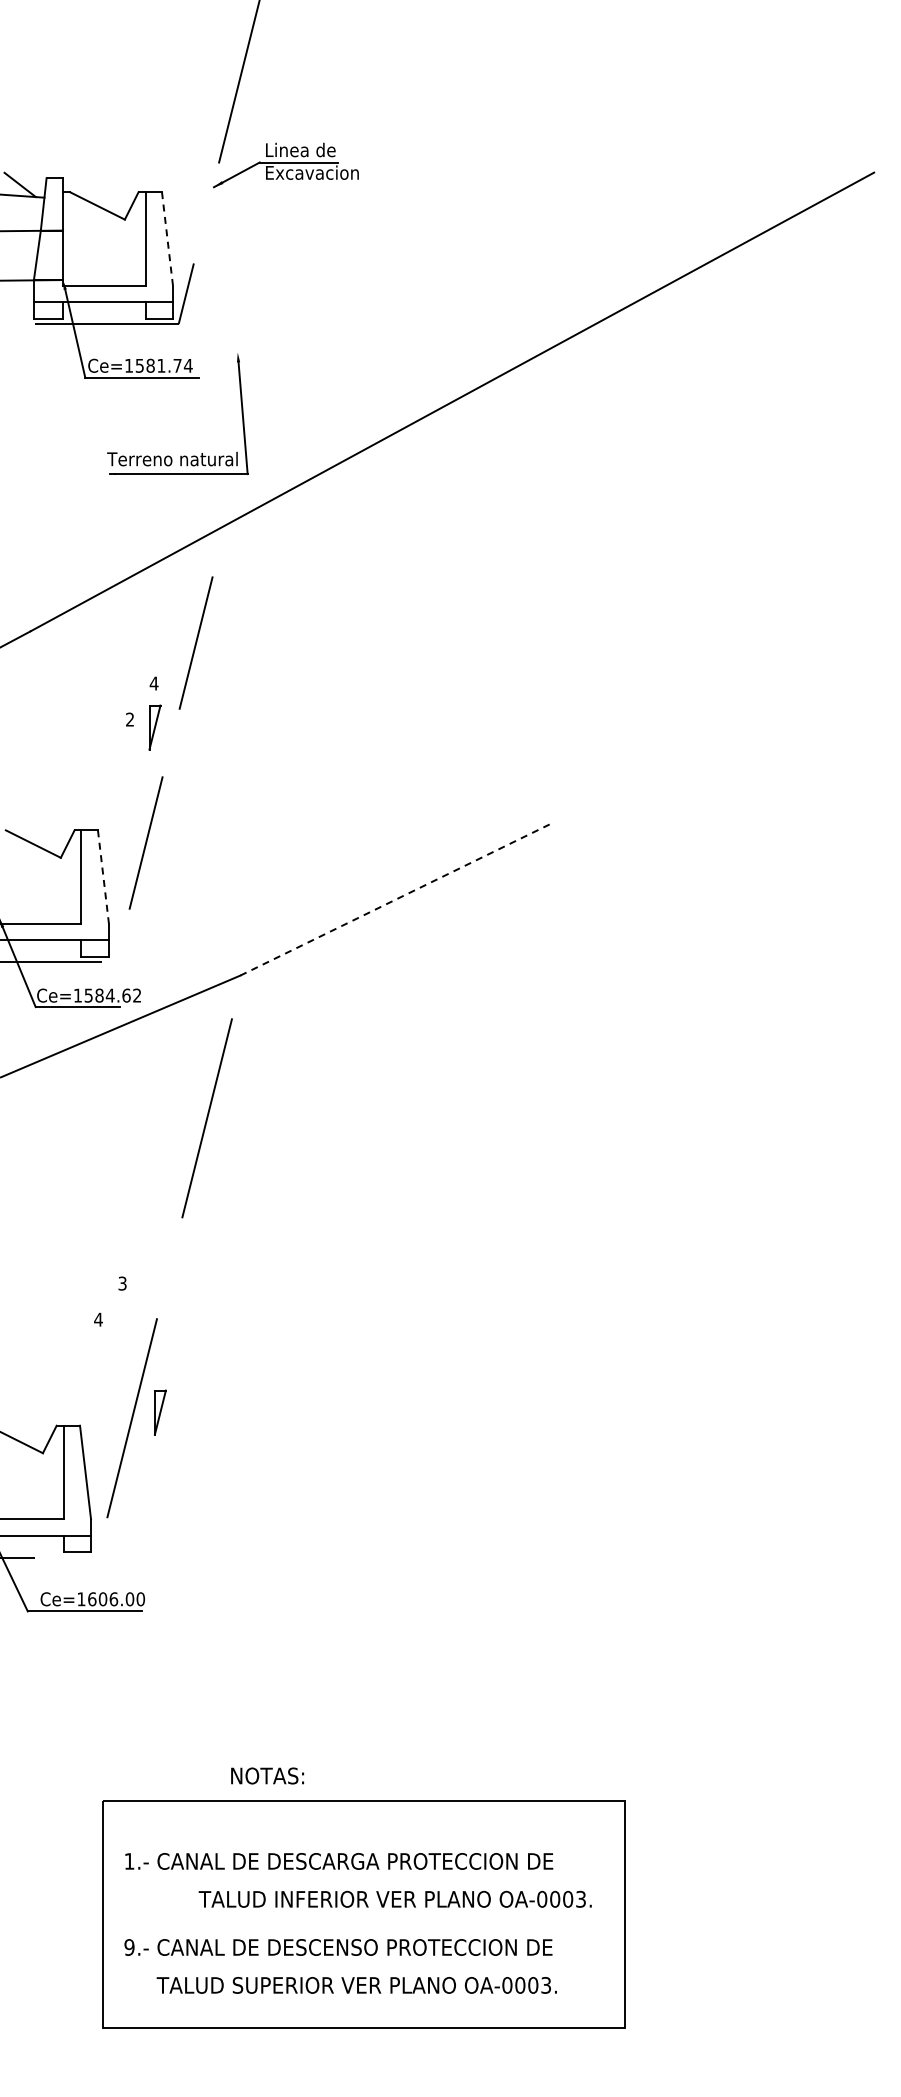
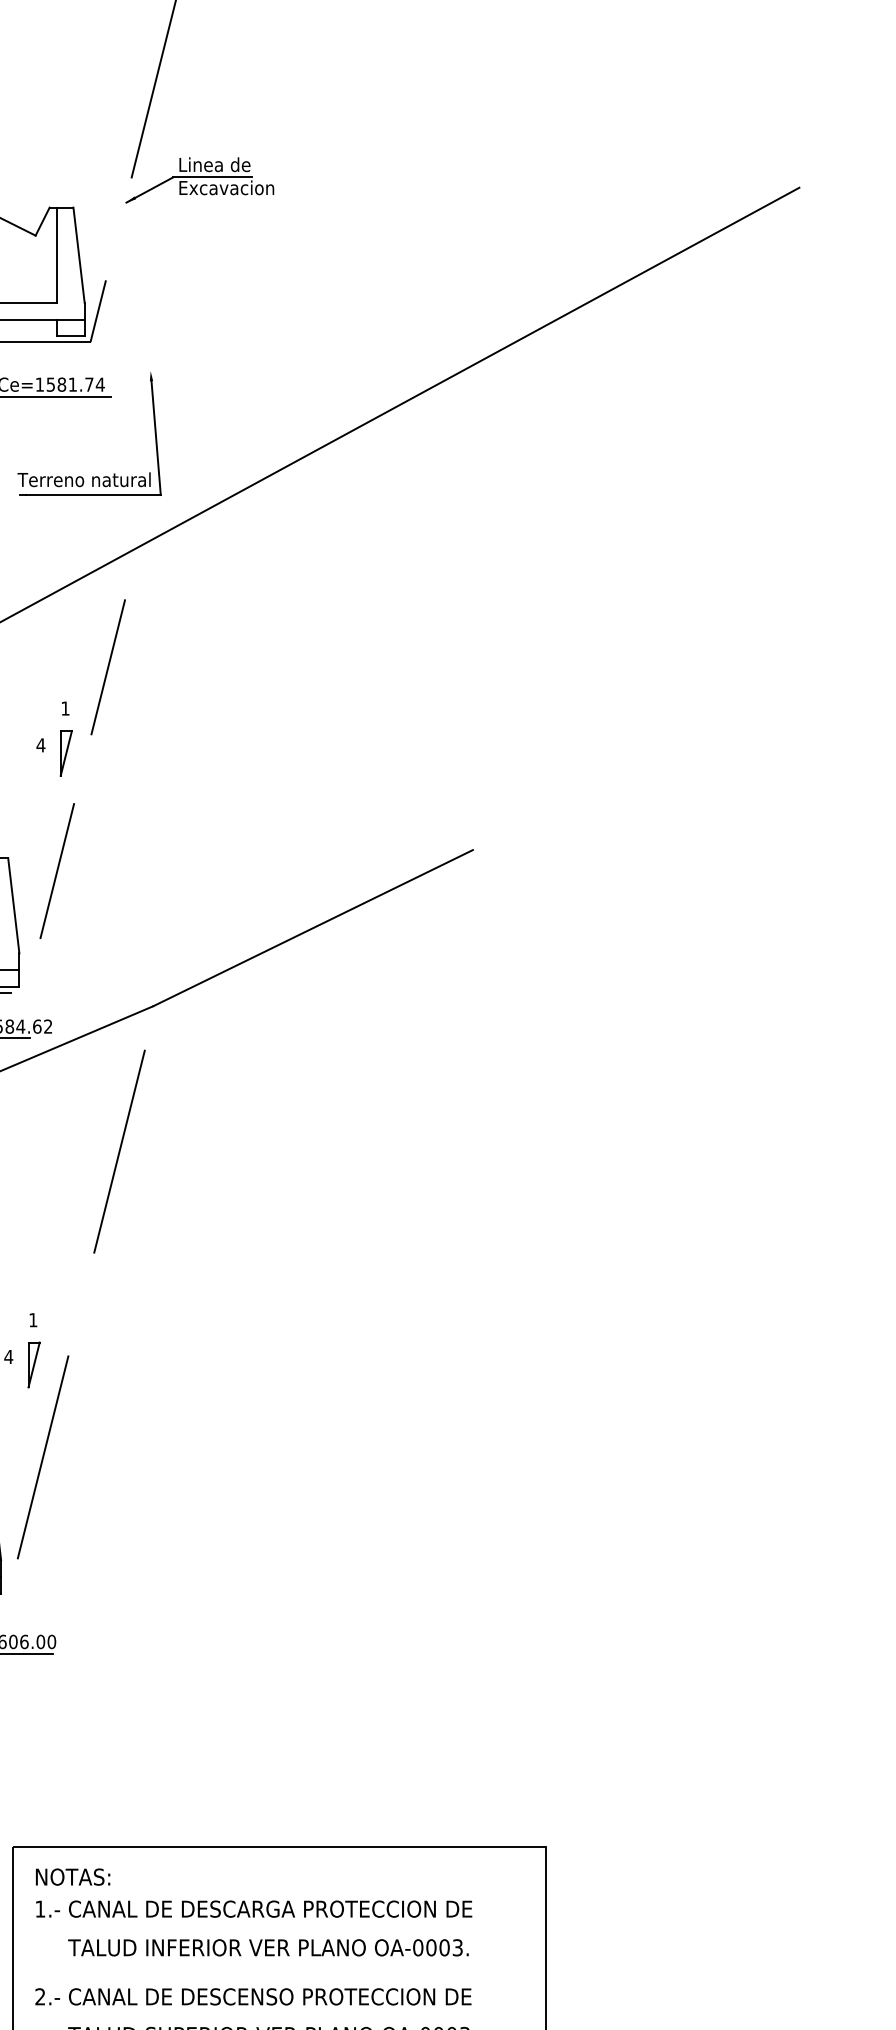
line: (167, 239) -> (79, 255), dashed -> solid
text: (153, 683) -> (64, 708), 4 -> 1
text: (129, 719) -> (40, 745), 2 -> 4
line: (103, 877) -> (13, 906), dashed -> solid
line: (397, 899) -> (313, 928), dashed -> solid
text: (122, 1283) -> (33, 1320), 3 -> 1
part: (160, 1412) -> (34, 1364), moved
text: (267, 1775) -> (72, 1876), moved
text: (394, 1898) -> (267, 1946), moved
text: (129, 1947) -> (40, 1996), 9.- -> 2.-

